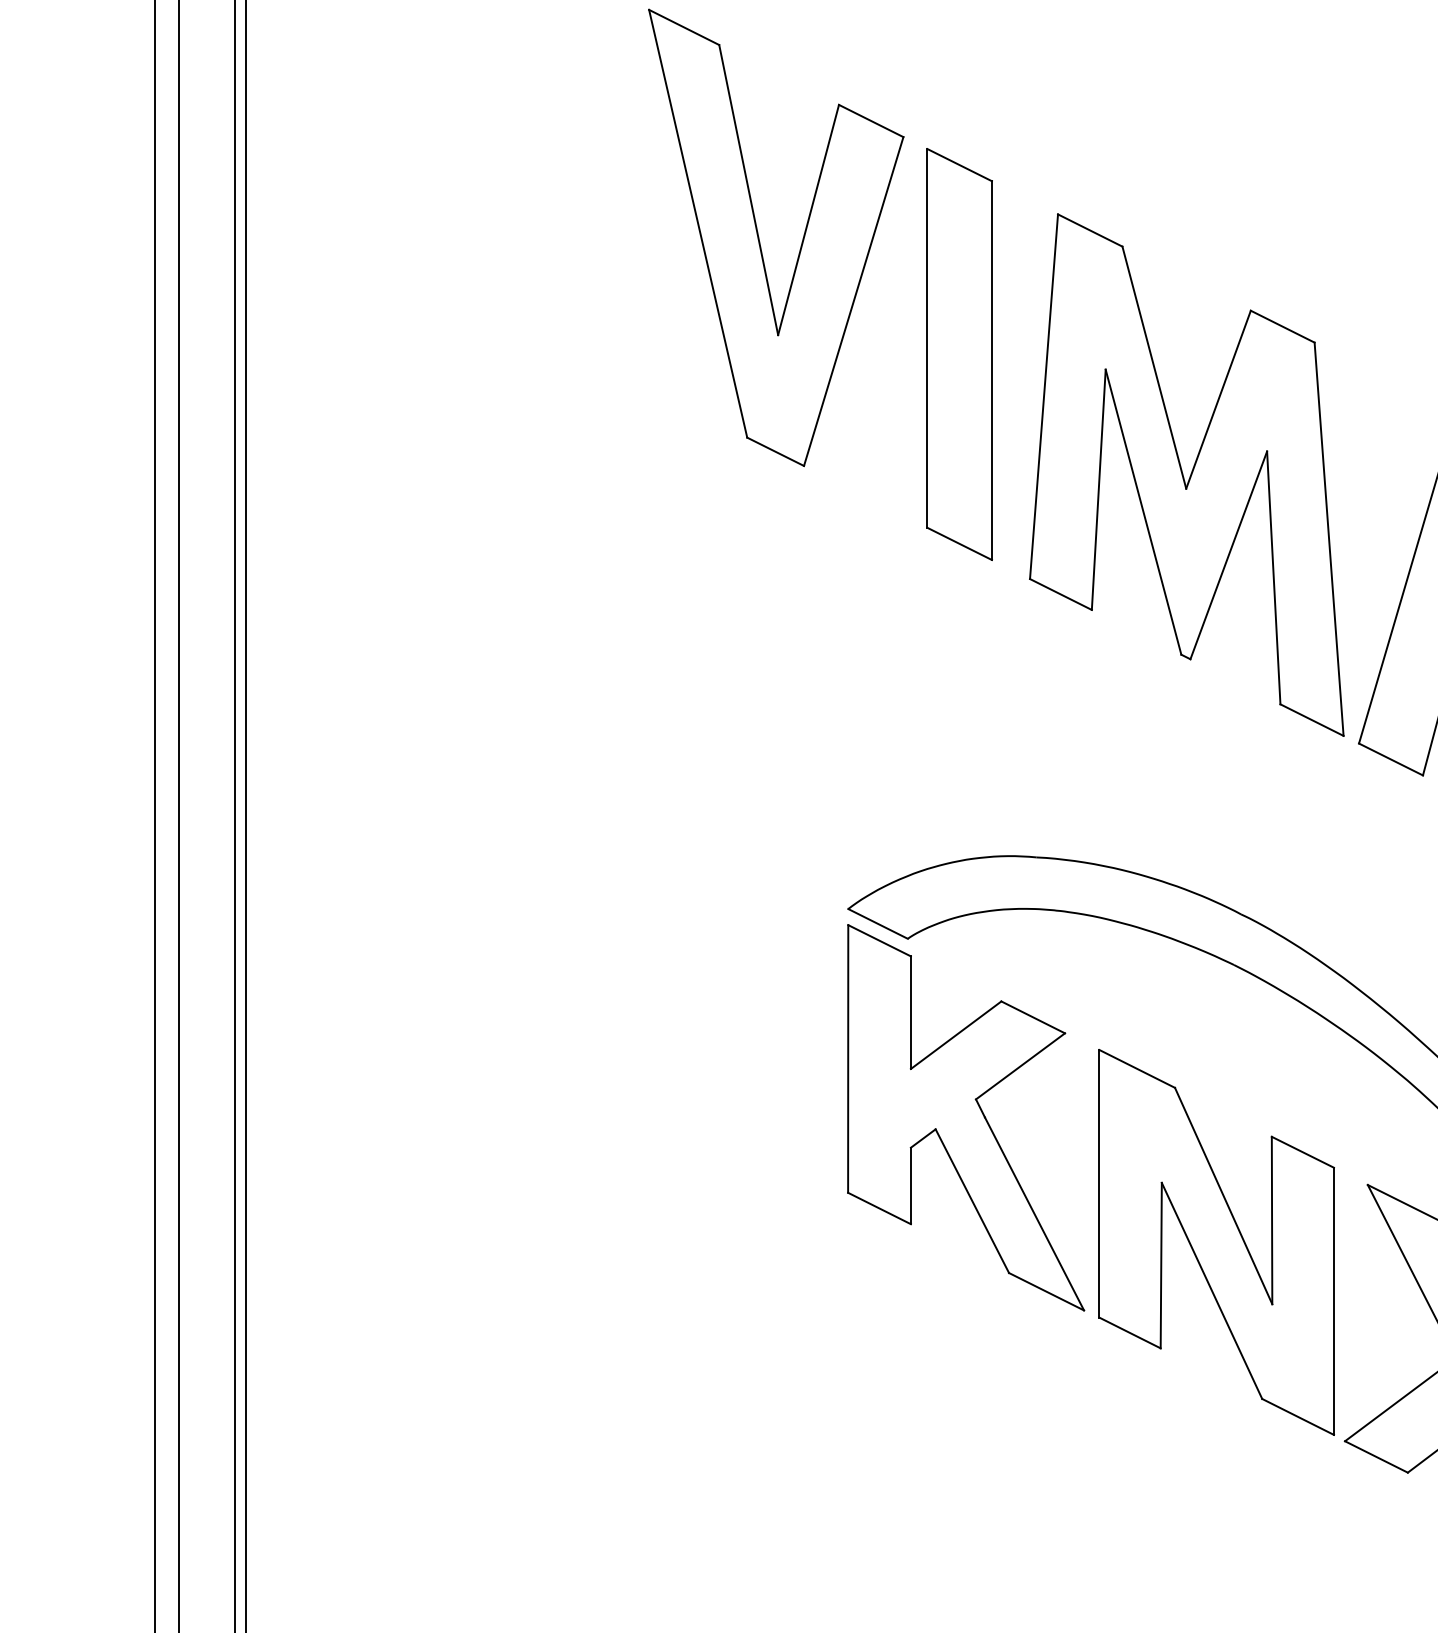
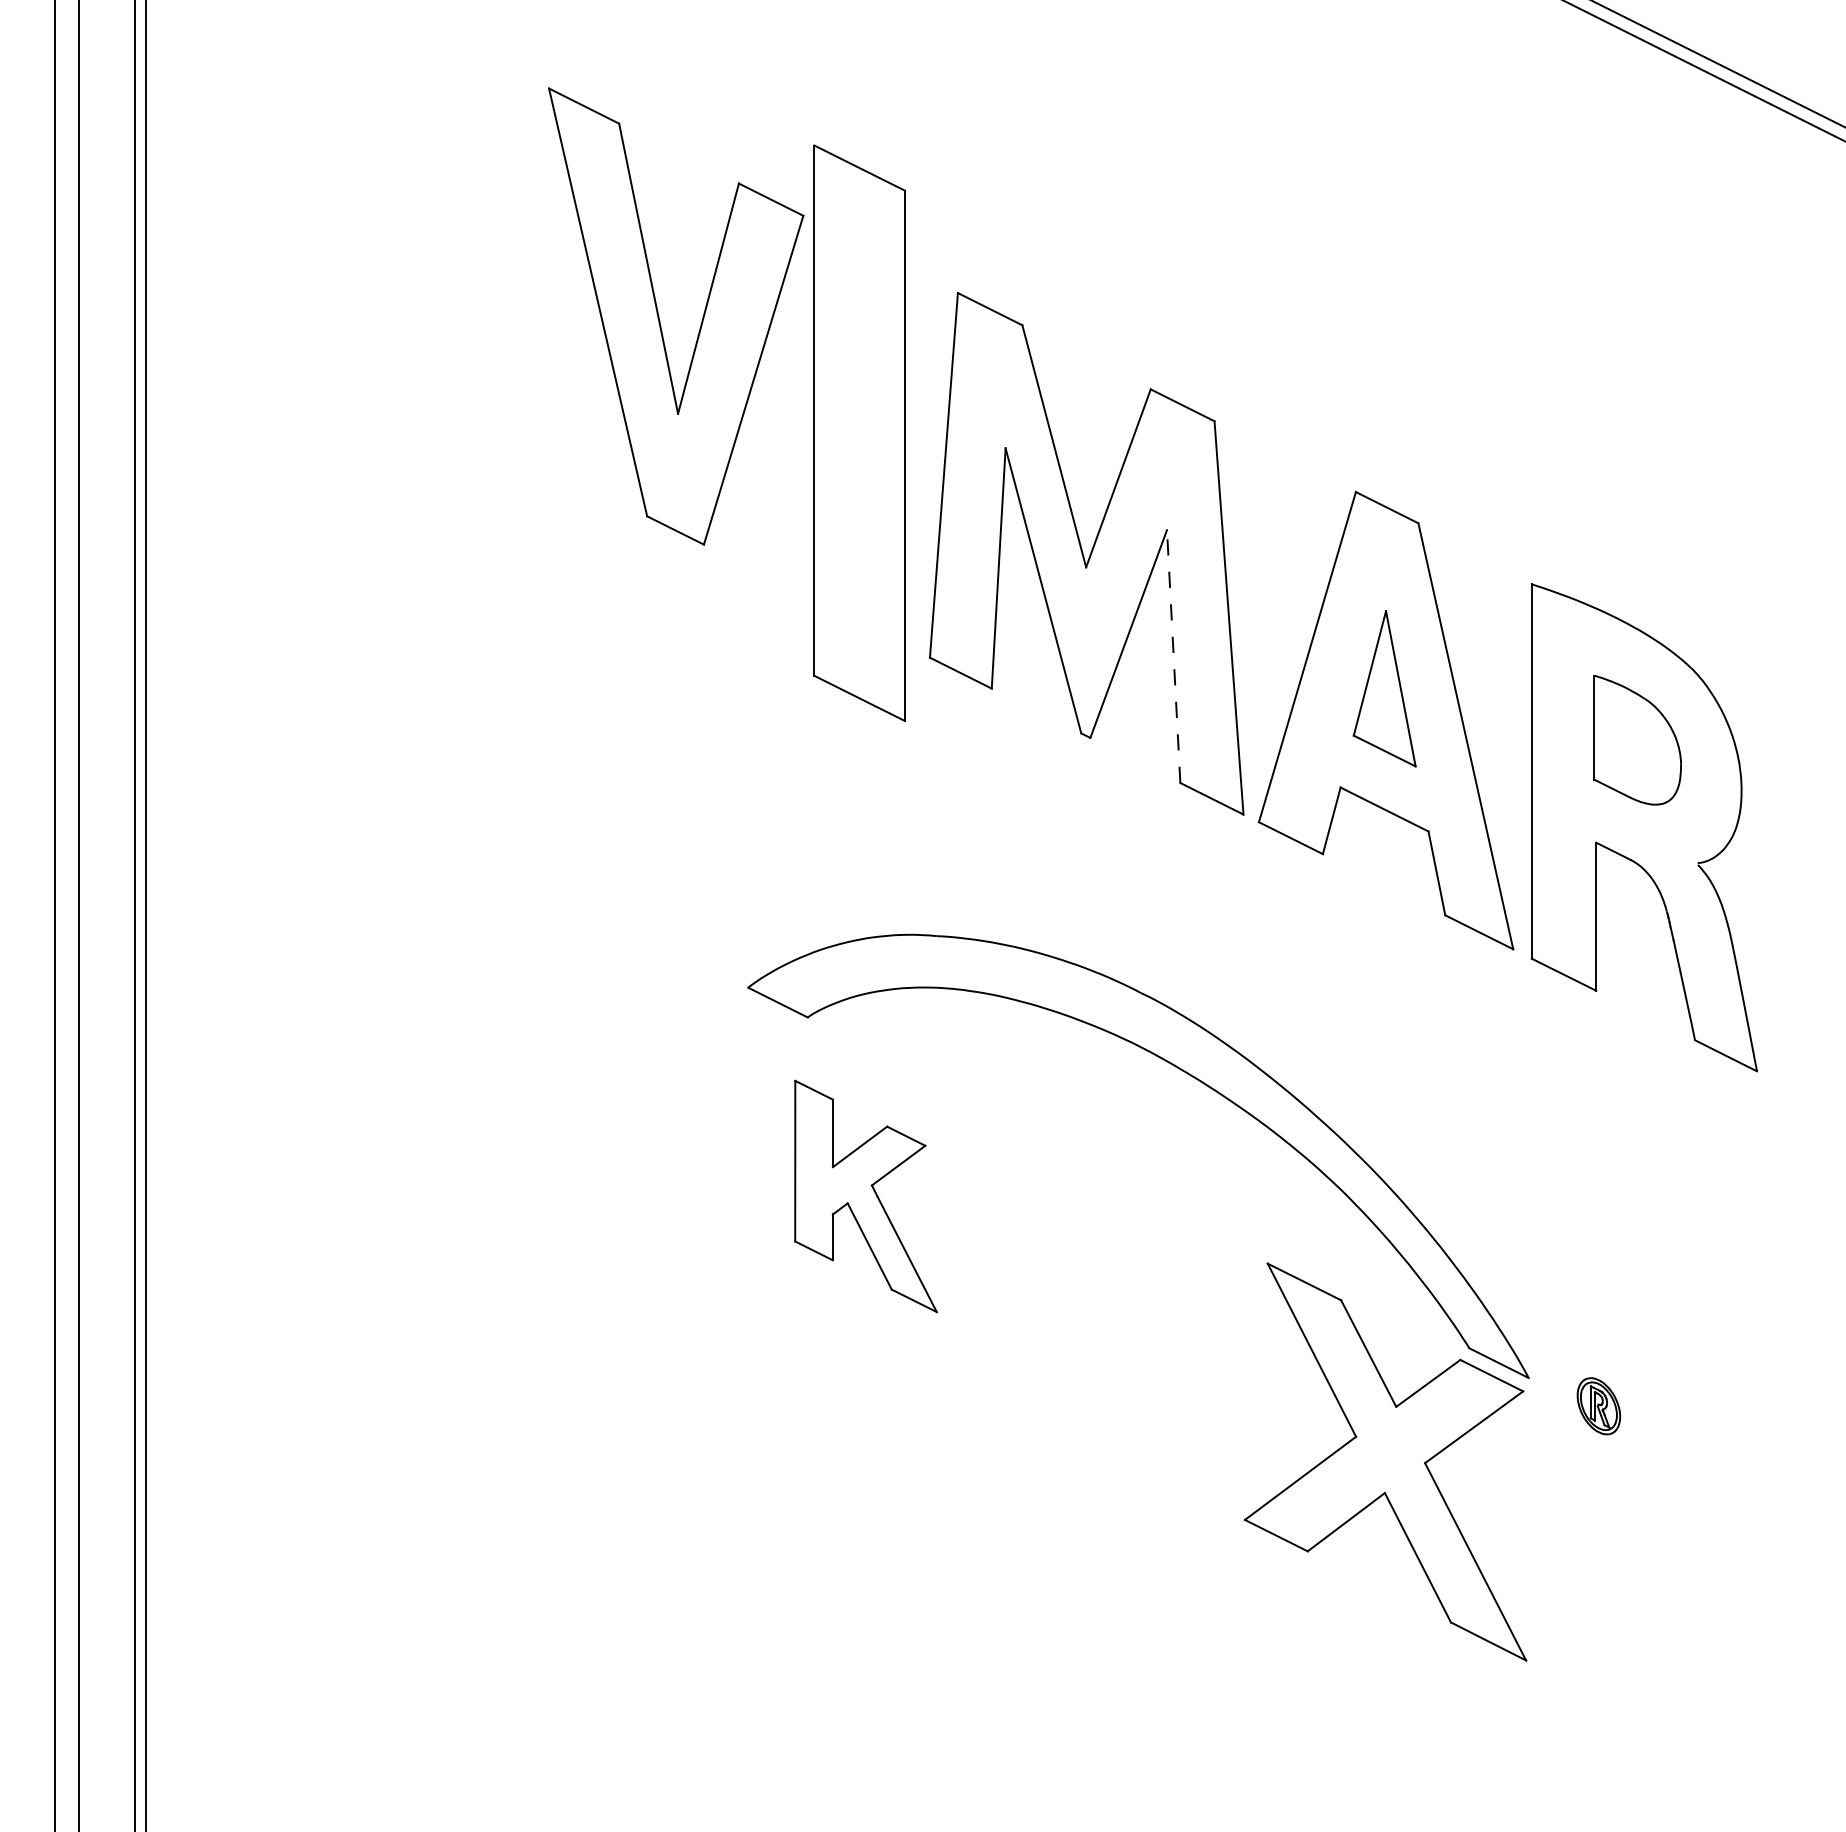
part: (959, 353) -> (859, 432), size x1.4
line: (1273, 577) -> (1173, 656), solid -> dashed
part: (965, 1117) -> (865, 1196), size x0.6
part: (1216, 1241) -> (1116, 1320), removed

